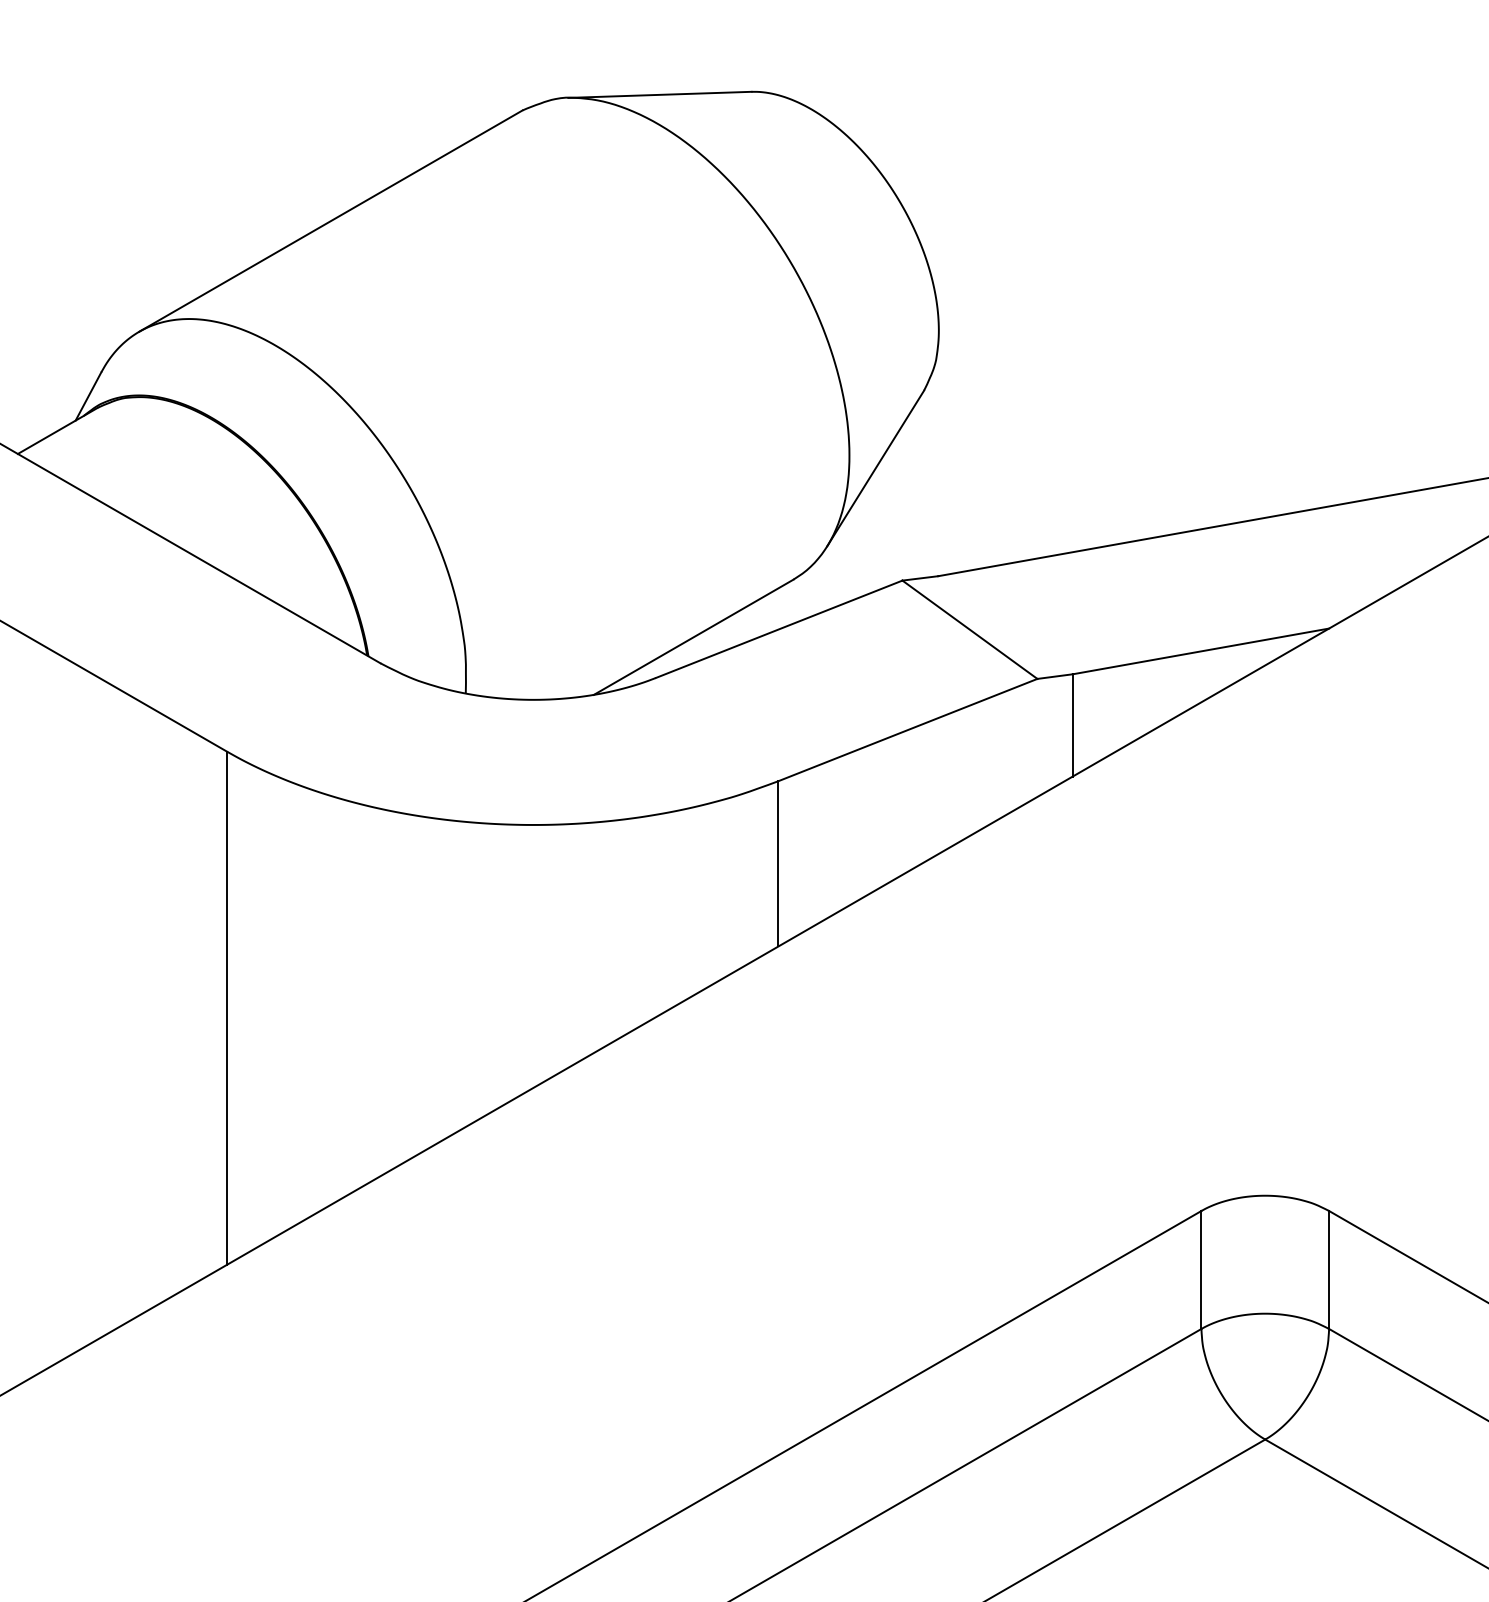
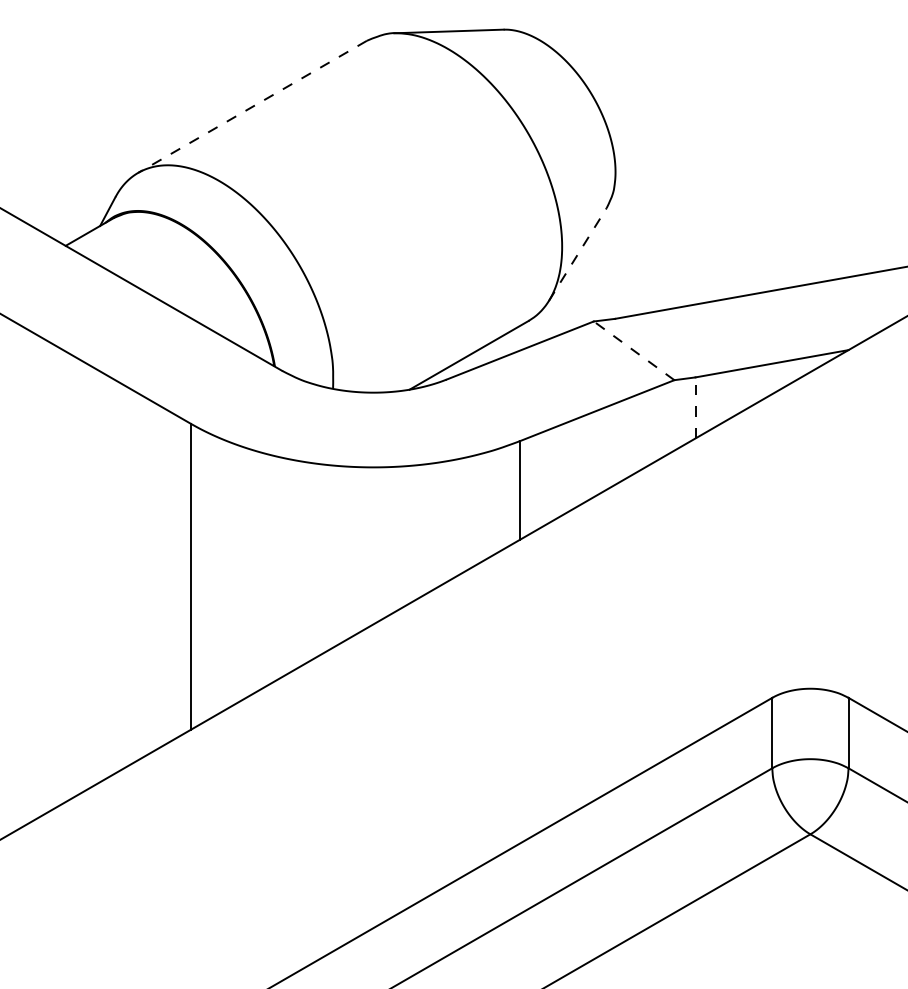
line: (330, 222) -> (252, 107), solid -> dashed
line: (875, 468) -> (577, 254), solid -> dashed
line: (970, 629) -> (634, 350), solid -> dashed
line: (1072, 724) -> (695, 407), solid -> dashed

